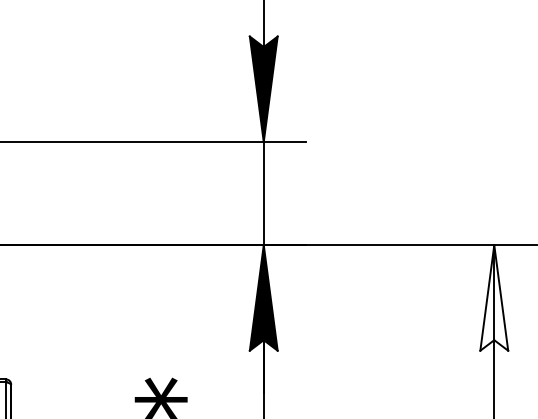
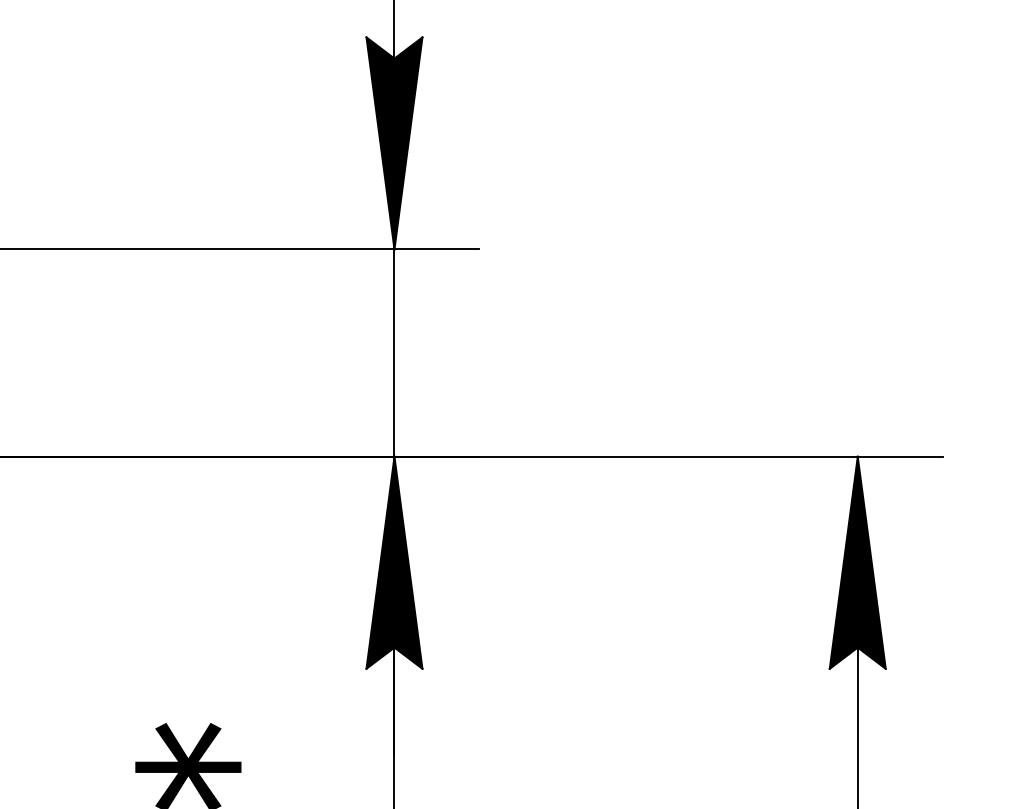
fill: (494, 297) -> (858, 561), added

